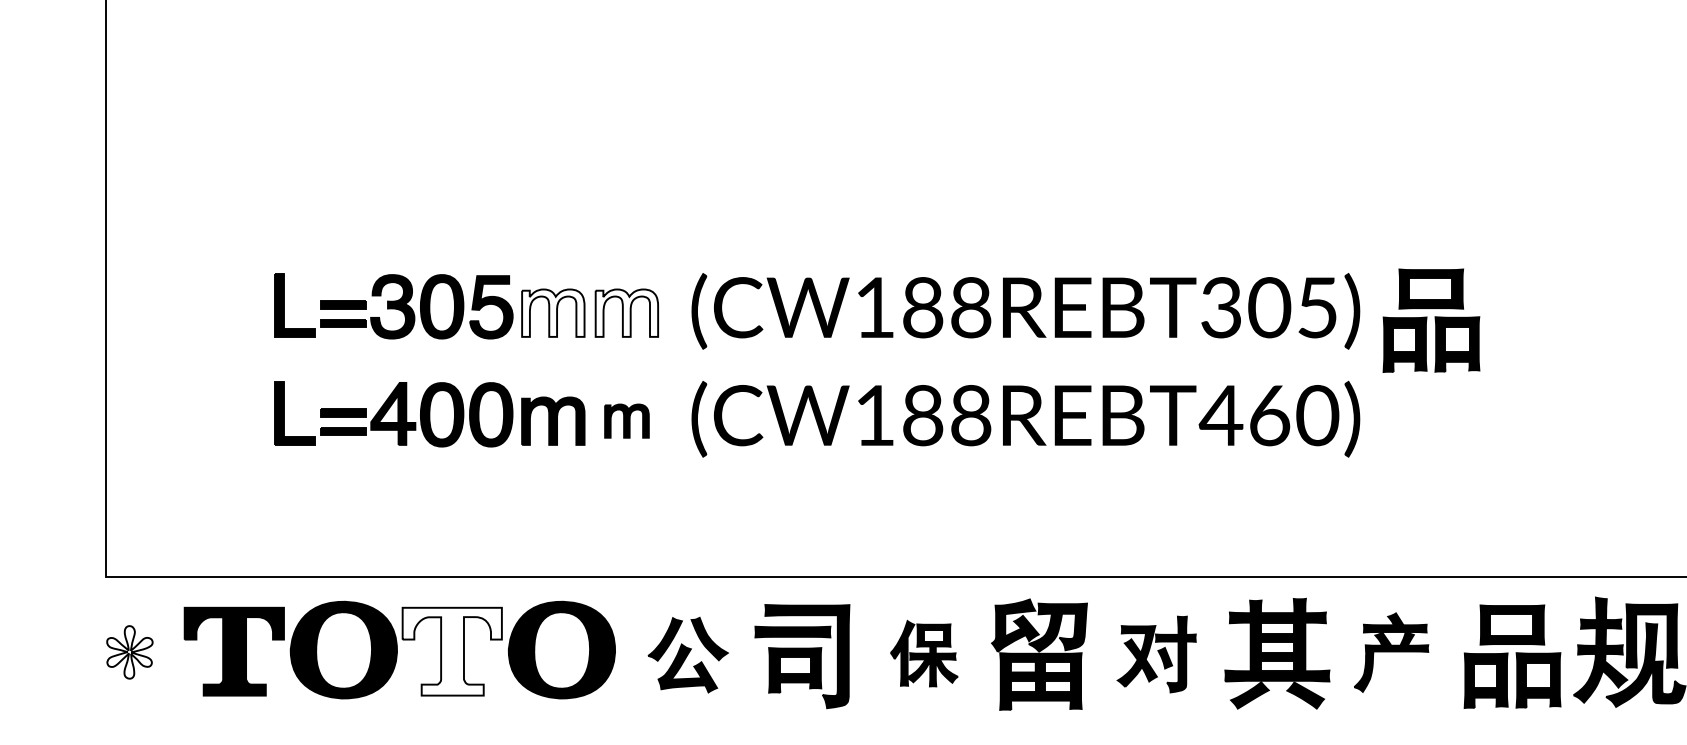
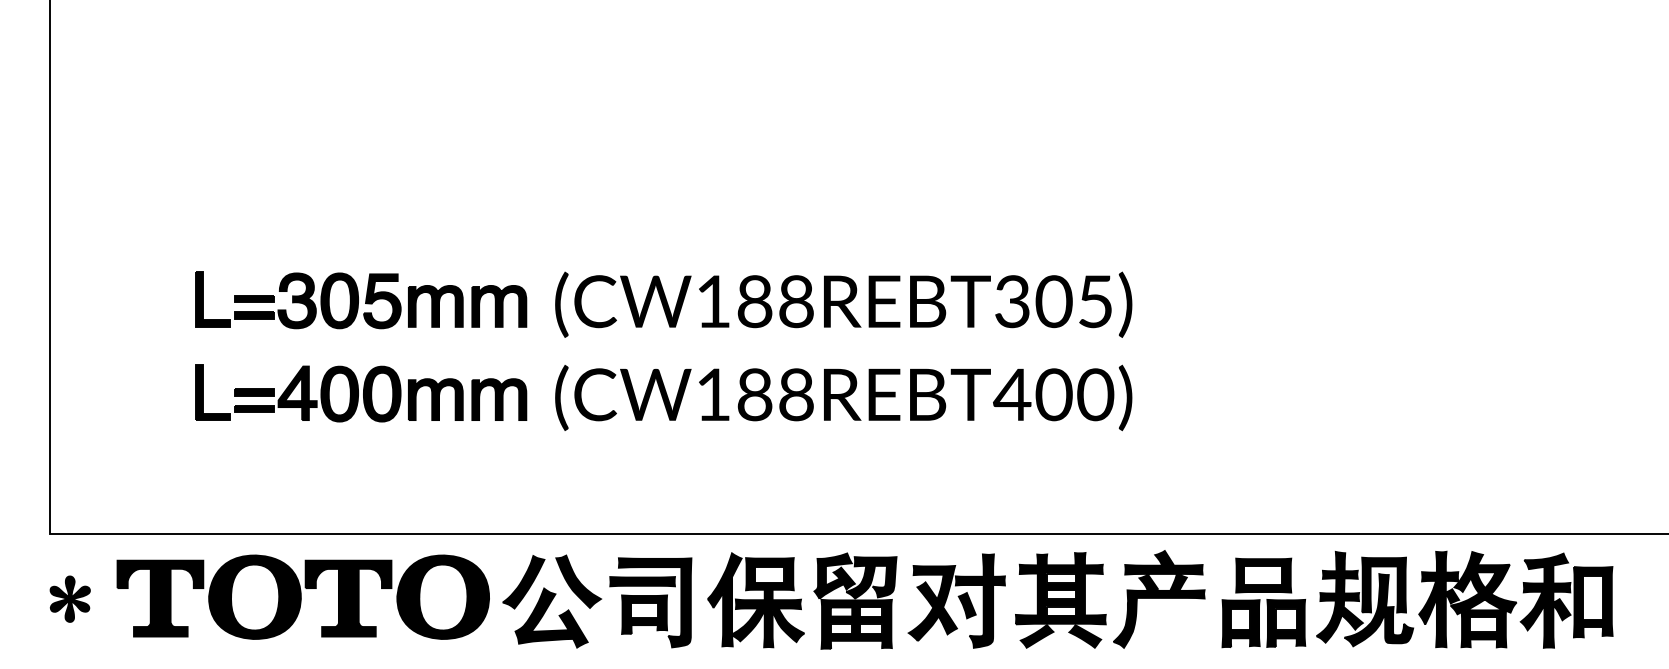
fill: (552, 312) -> (435, 305), added
fill: (627, 312) -> (499, 305), added
part: (1431, 320) -> (1193, 312), removed
text: (1268, 415) -> (1053, 394), (CW188REBT460) -> (CW188REBT400)
part: (627, 421) -> (499, 399), size x1.43
fill: (129, 651) -> (69, 598), added
fill: (452, 651) -> (348, 598), added
part: (1391, 652) -> (1159, 599), size x1.43
part: (923, 653) -> (755, 600), size x1.67
part: (1156, 653) -> (956, 600), size x1.43
part: (688, 655) -> (552, 601), size x1.43

